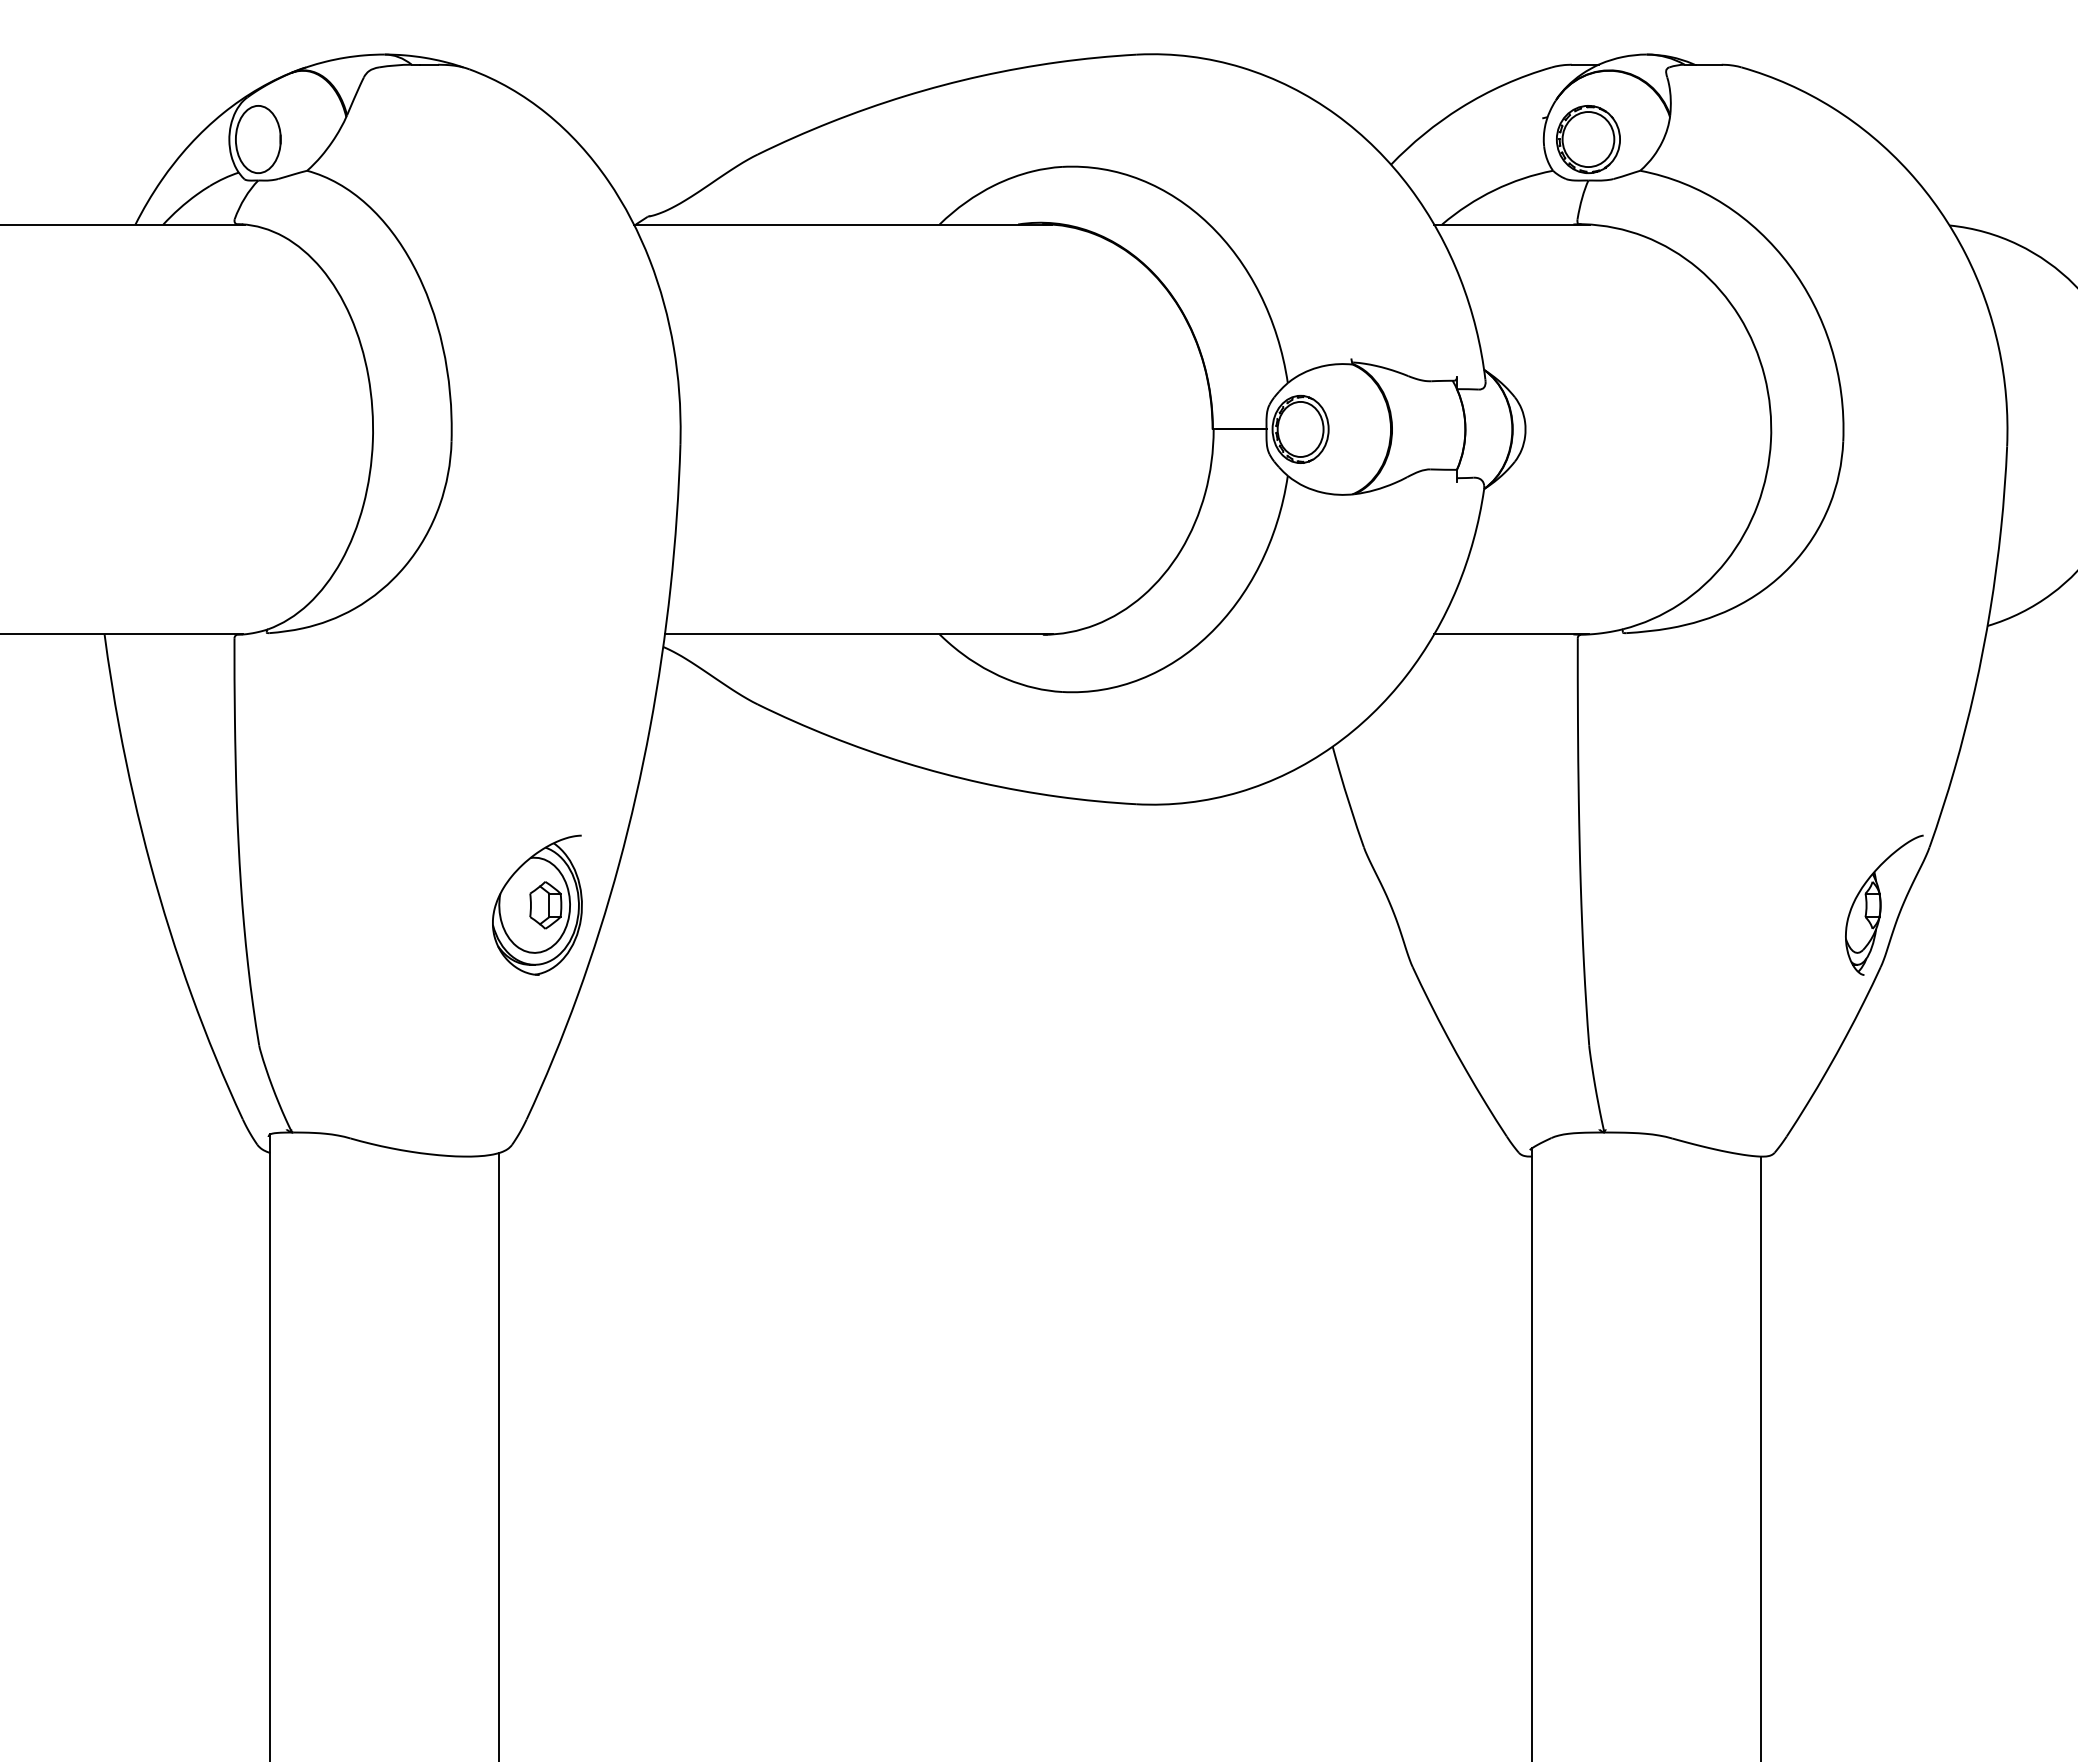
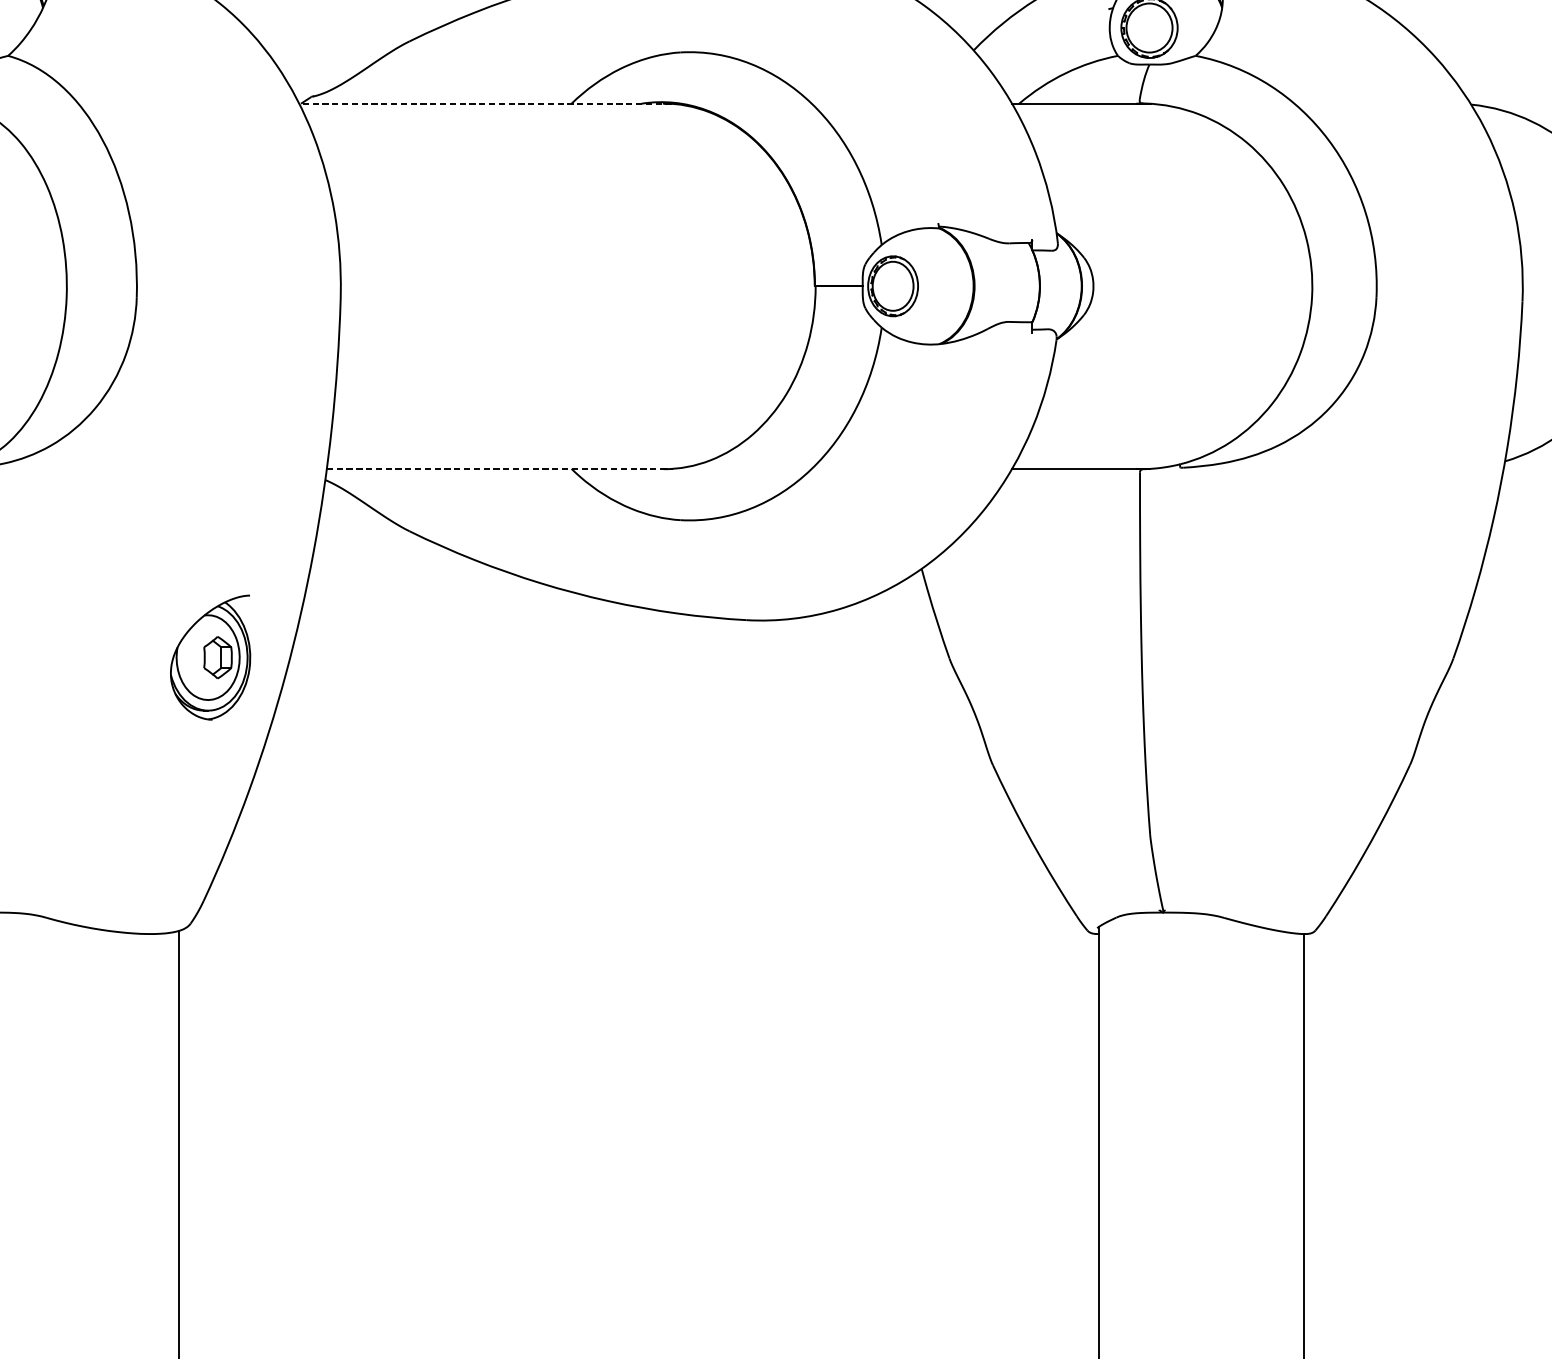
line: (842, 224) -> (485, 103), solid -> dashed
line: (859, 634) -> (500, 468), solid -> dashed
part: (537, 904) -> (210, 656), moved
part: (1884, 904) -> (1413, 709), removed

